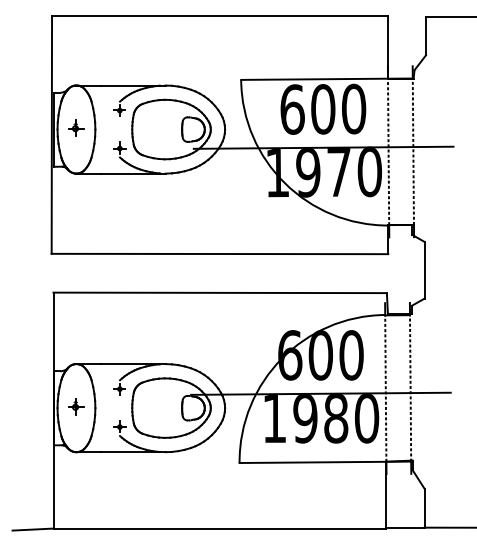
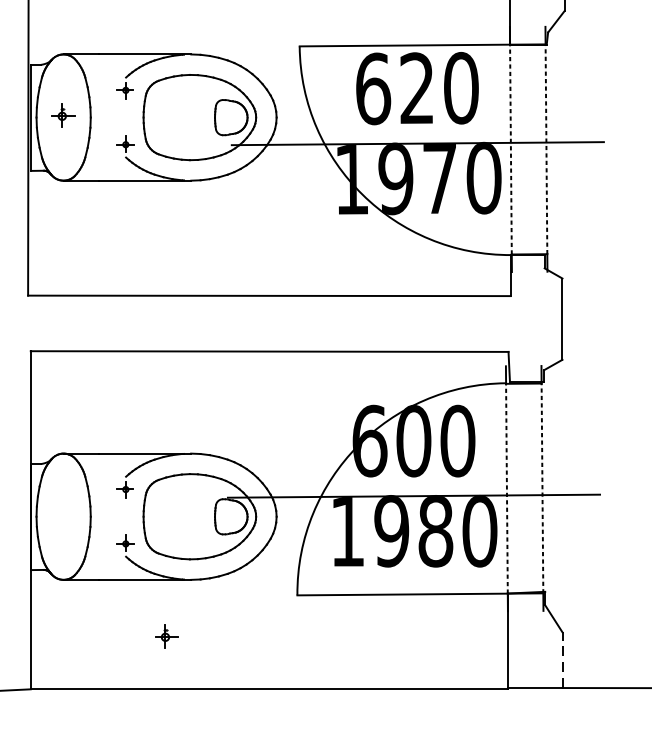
text: (323, 109) -> (417, 88), 600 -> 620
part: (76, 406) -> (166, 636), moved
line: (424, 507) -> (562, 659), solid -> dashed

